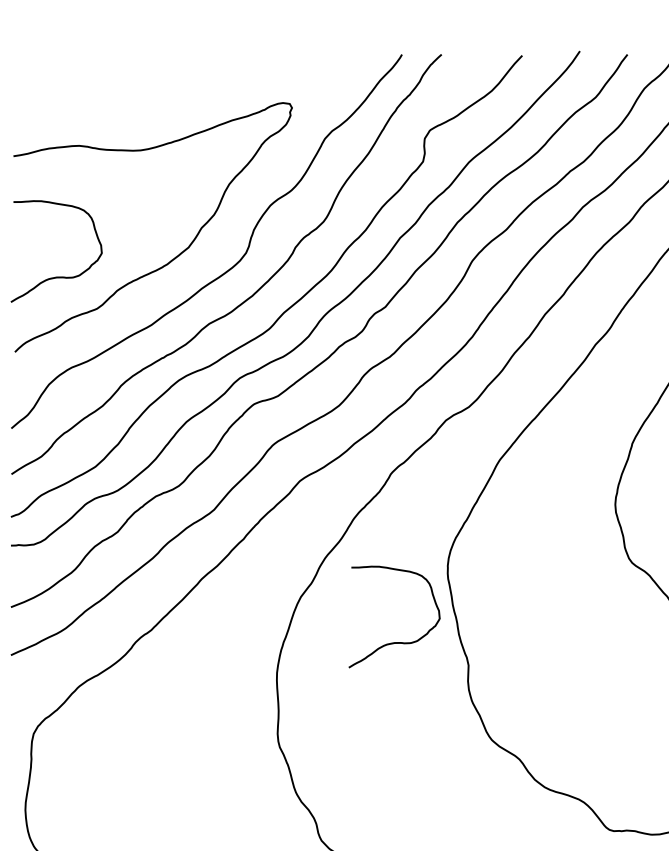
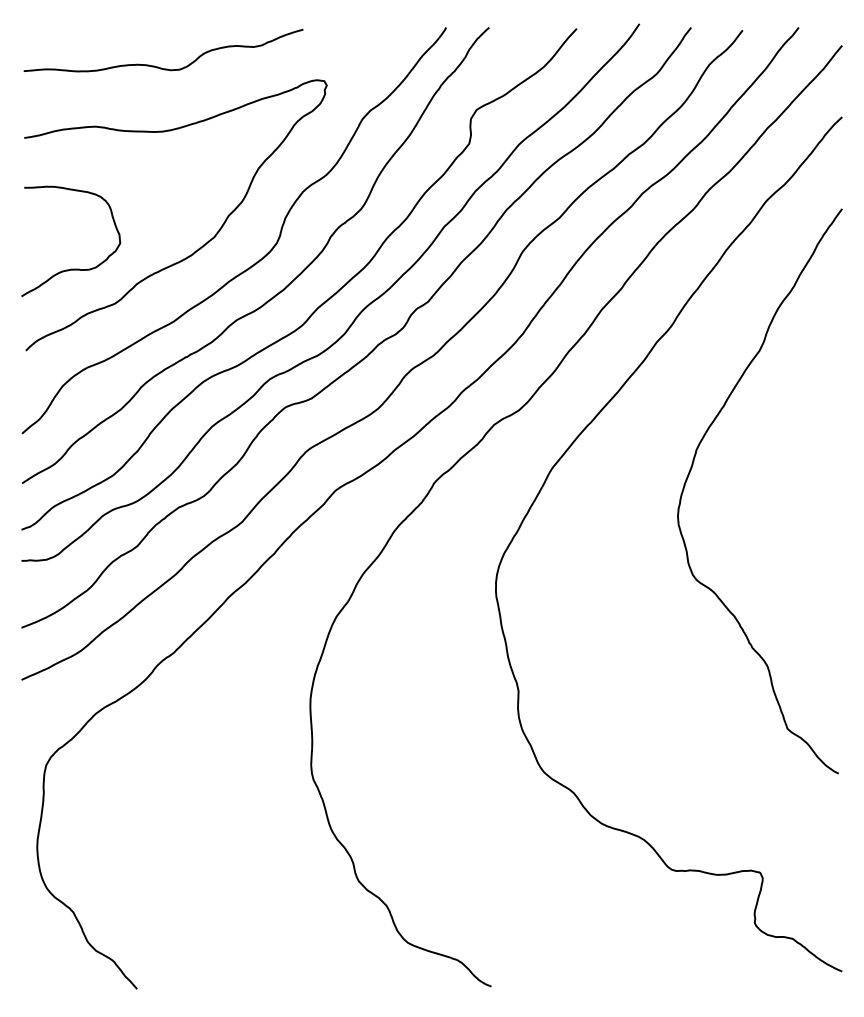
curve: (137, 90) -> (158, 66), added
curve: (394, 641) -> (438, 665), removed

